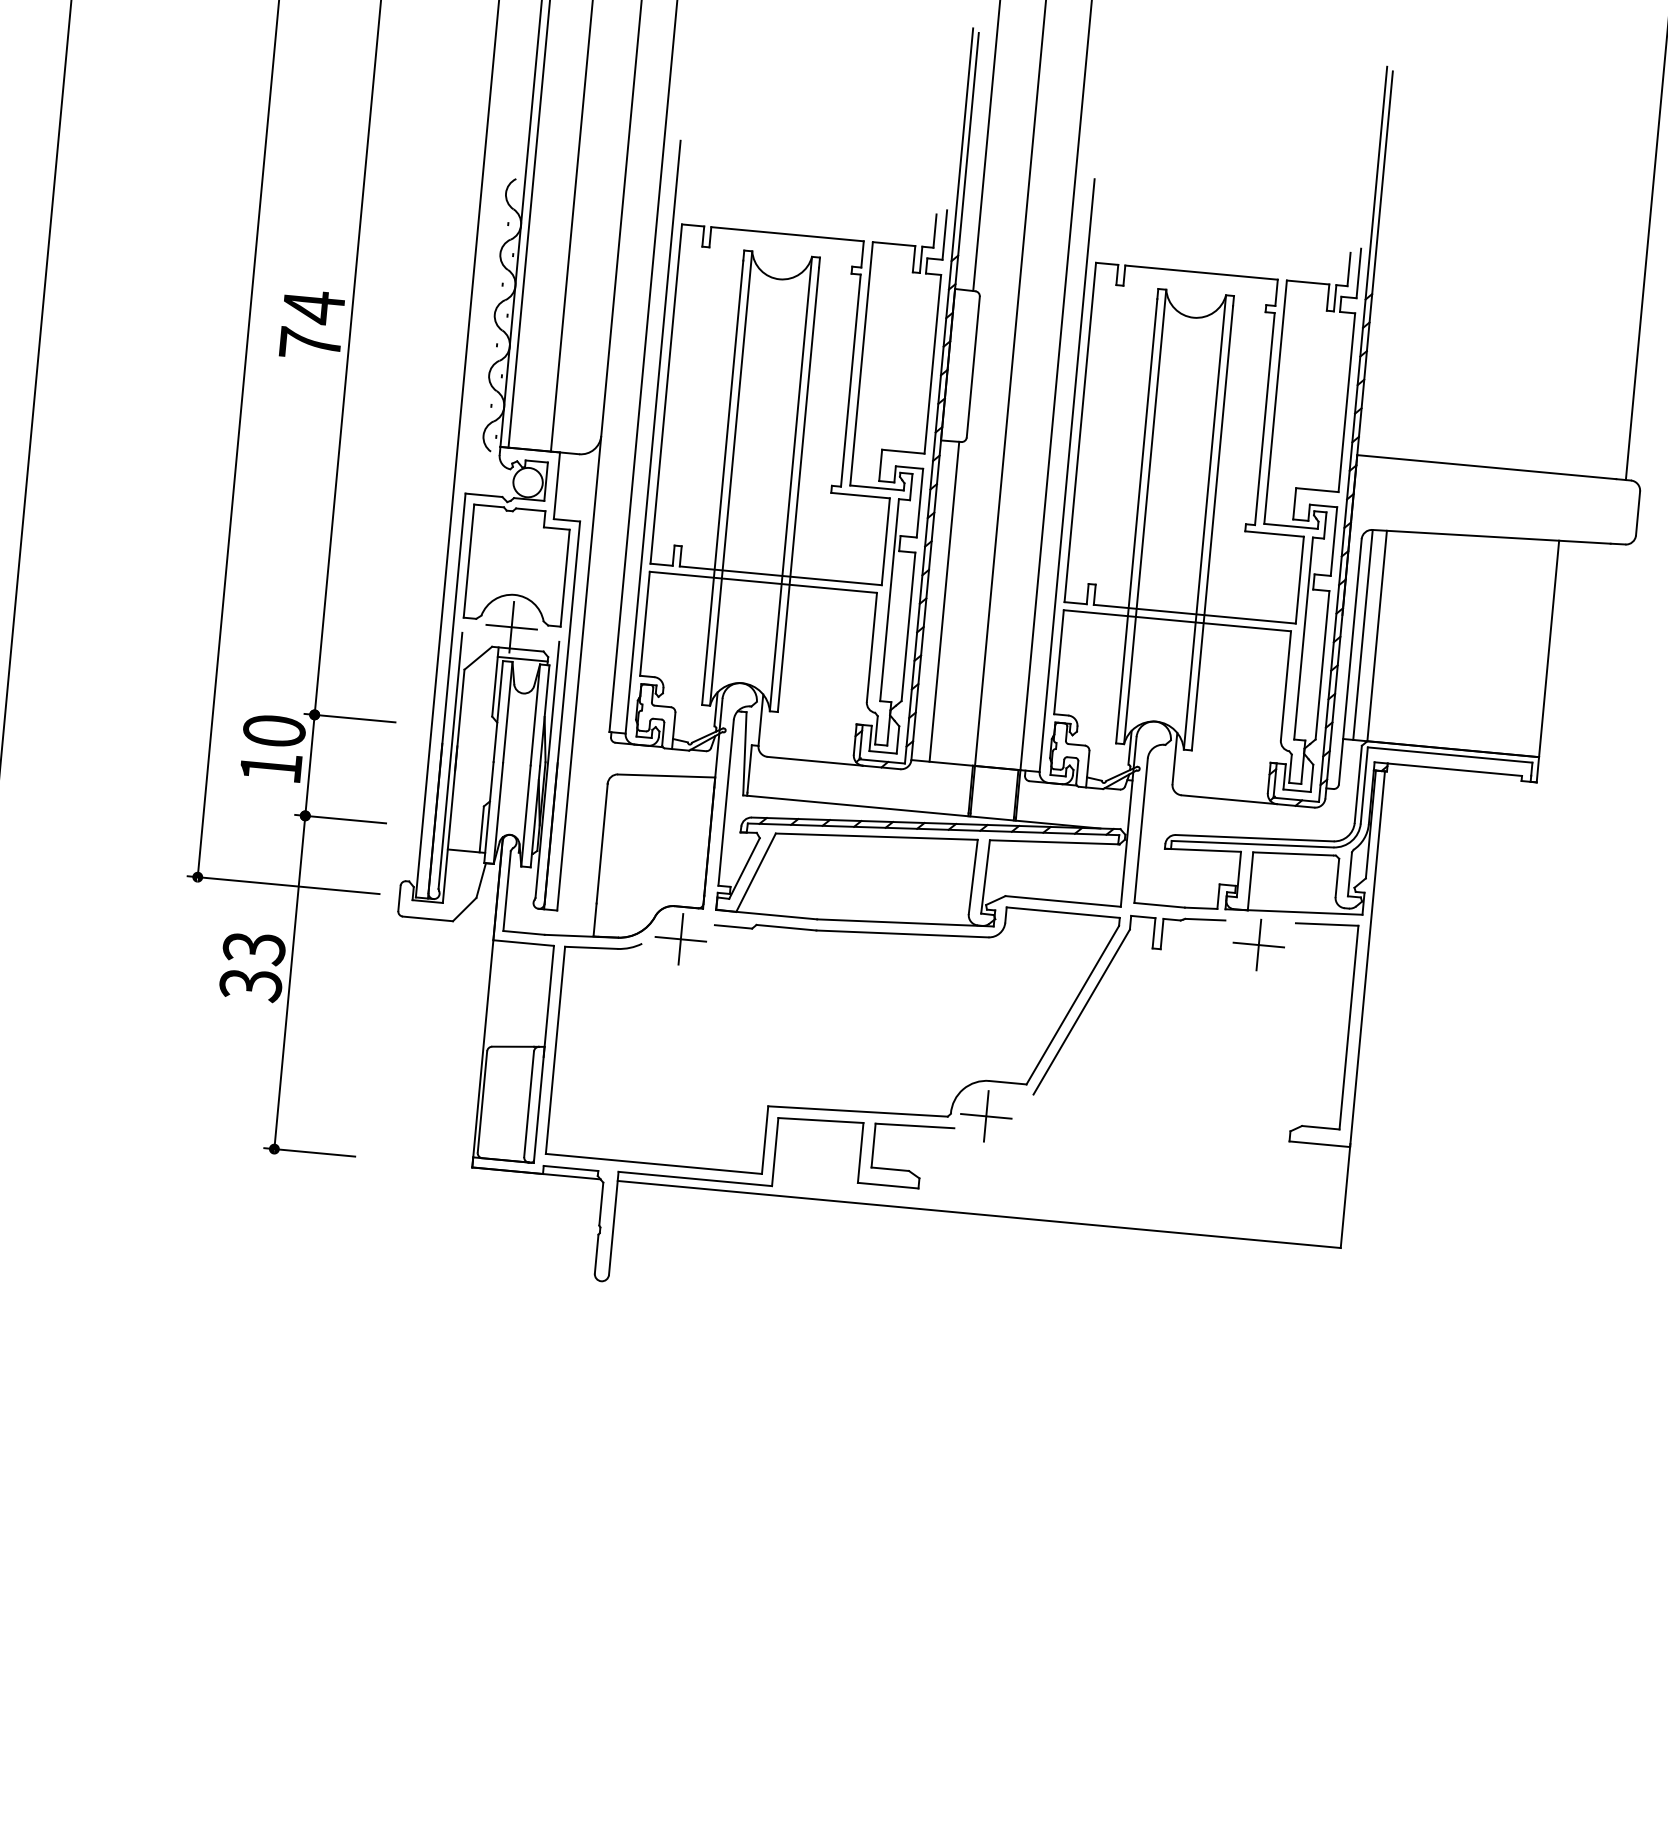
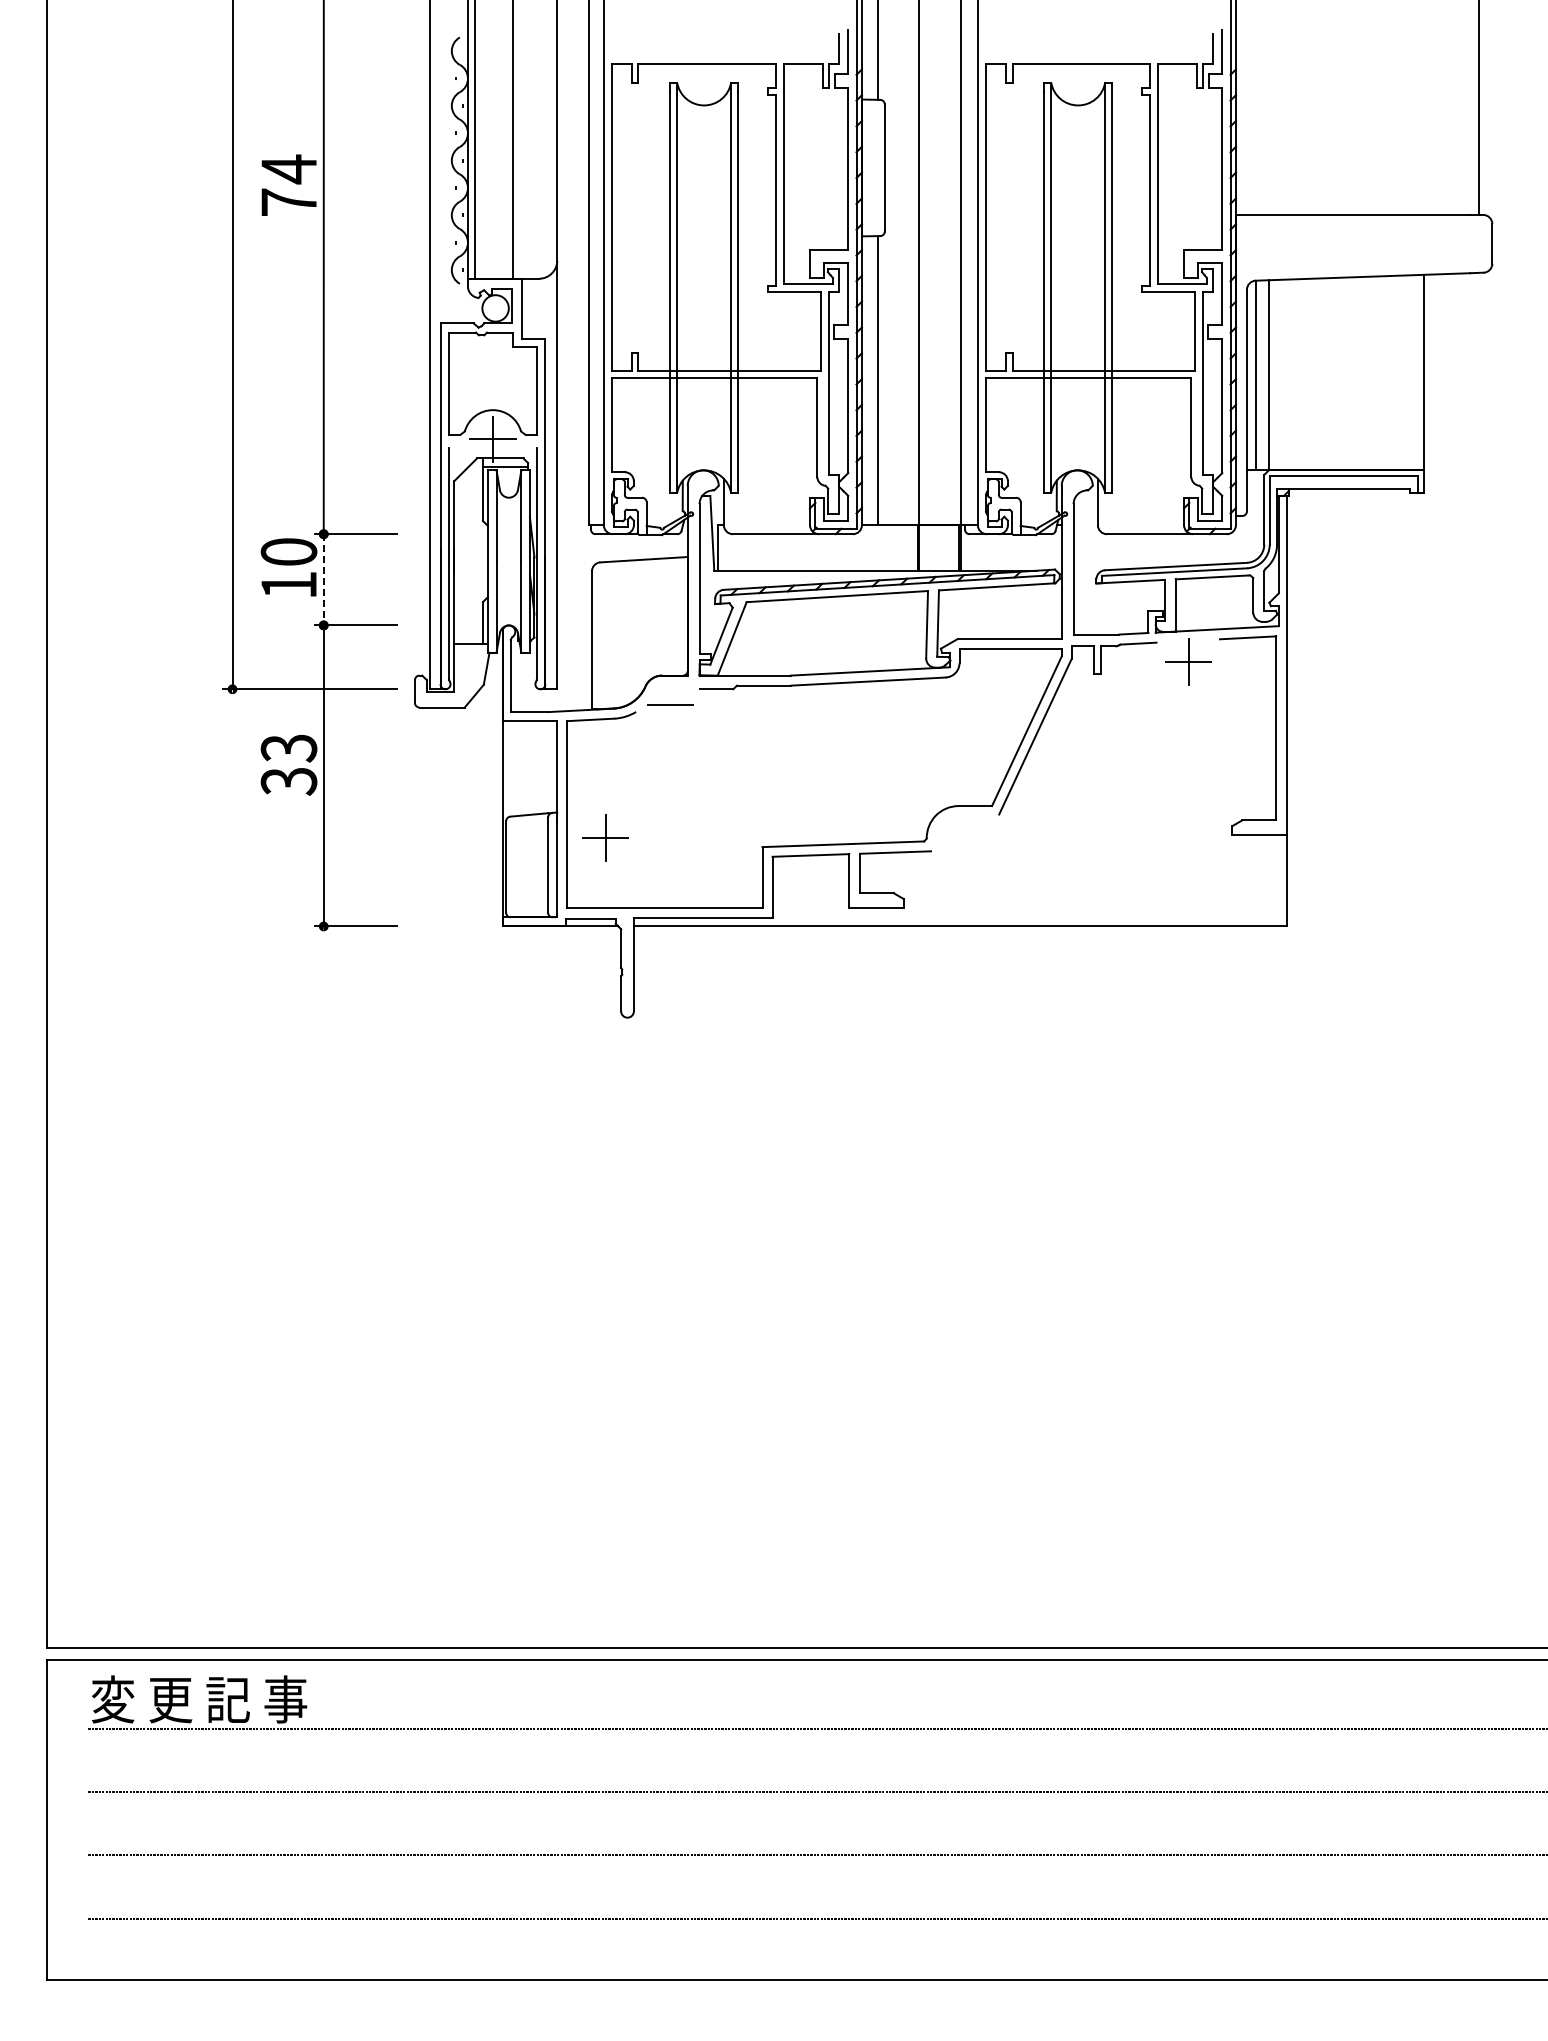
line: (309, 764) -> (323, 579), solid -> dashed
line: (681, 938) -> (670, 704), removed
part: (986, 1115) -> (605, 837), moved

